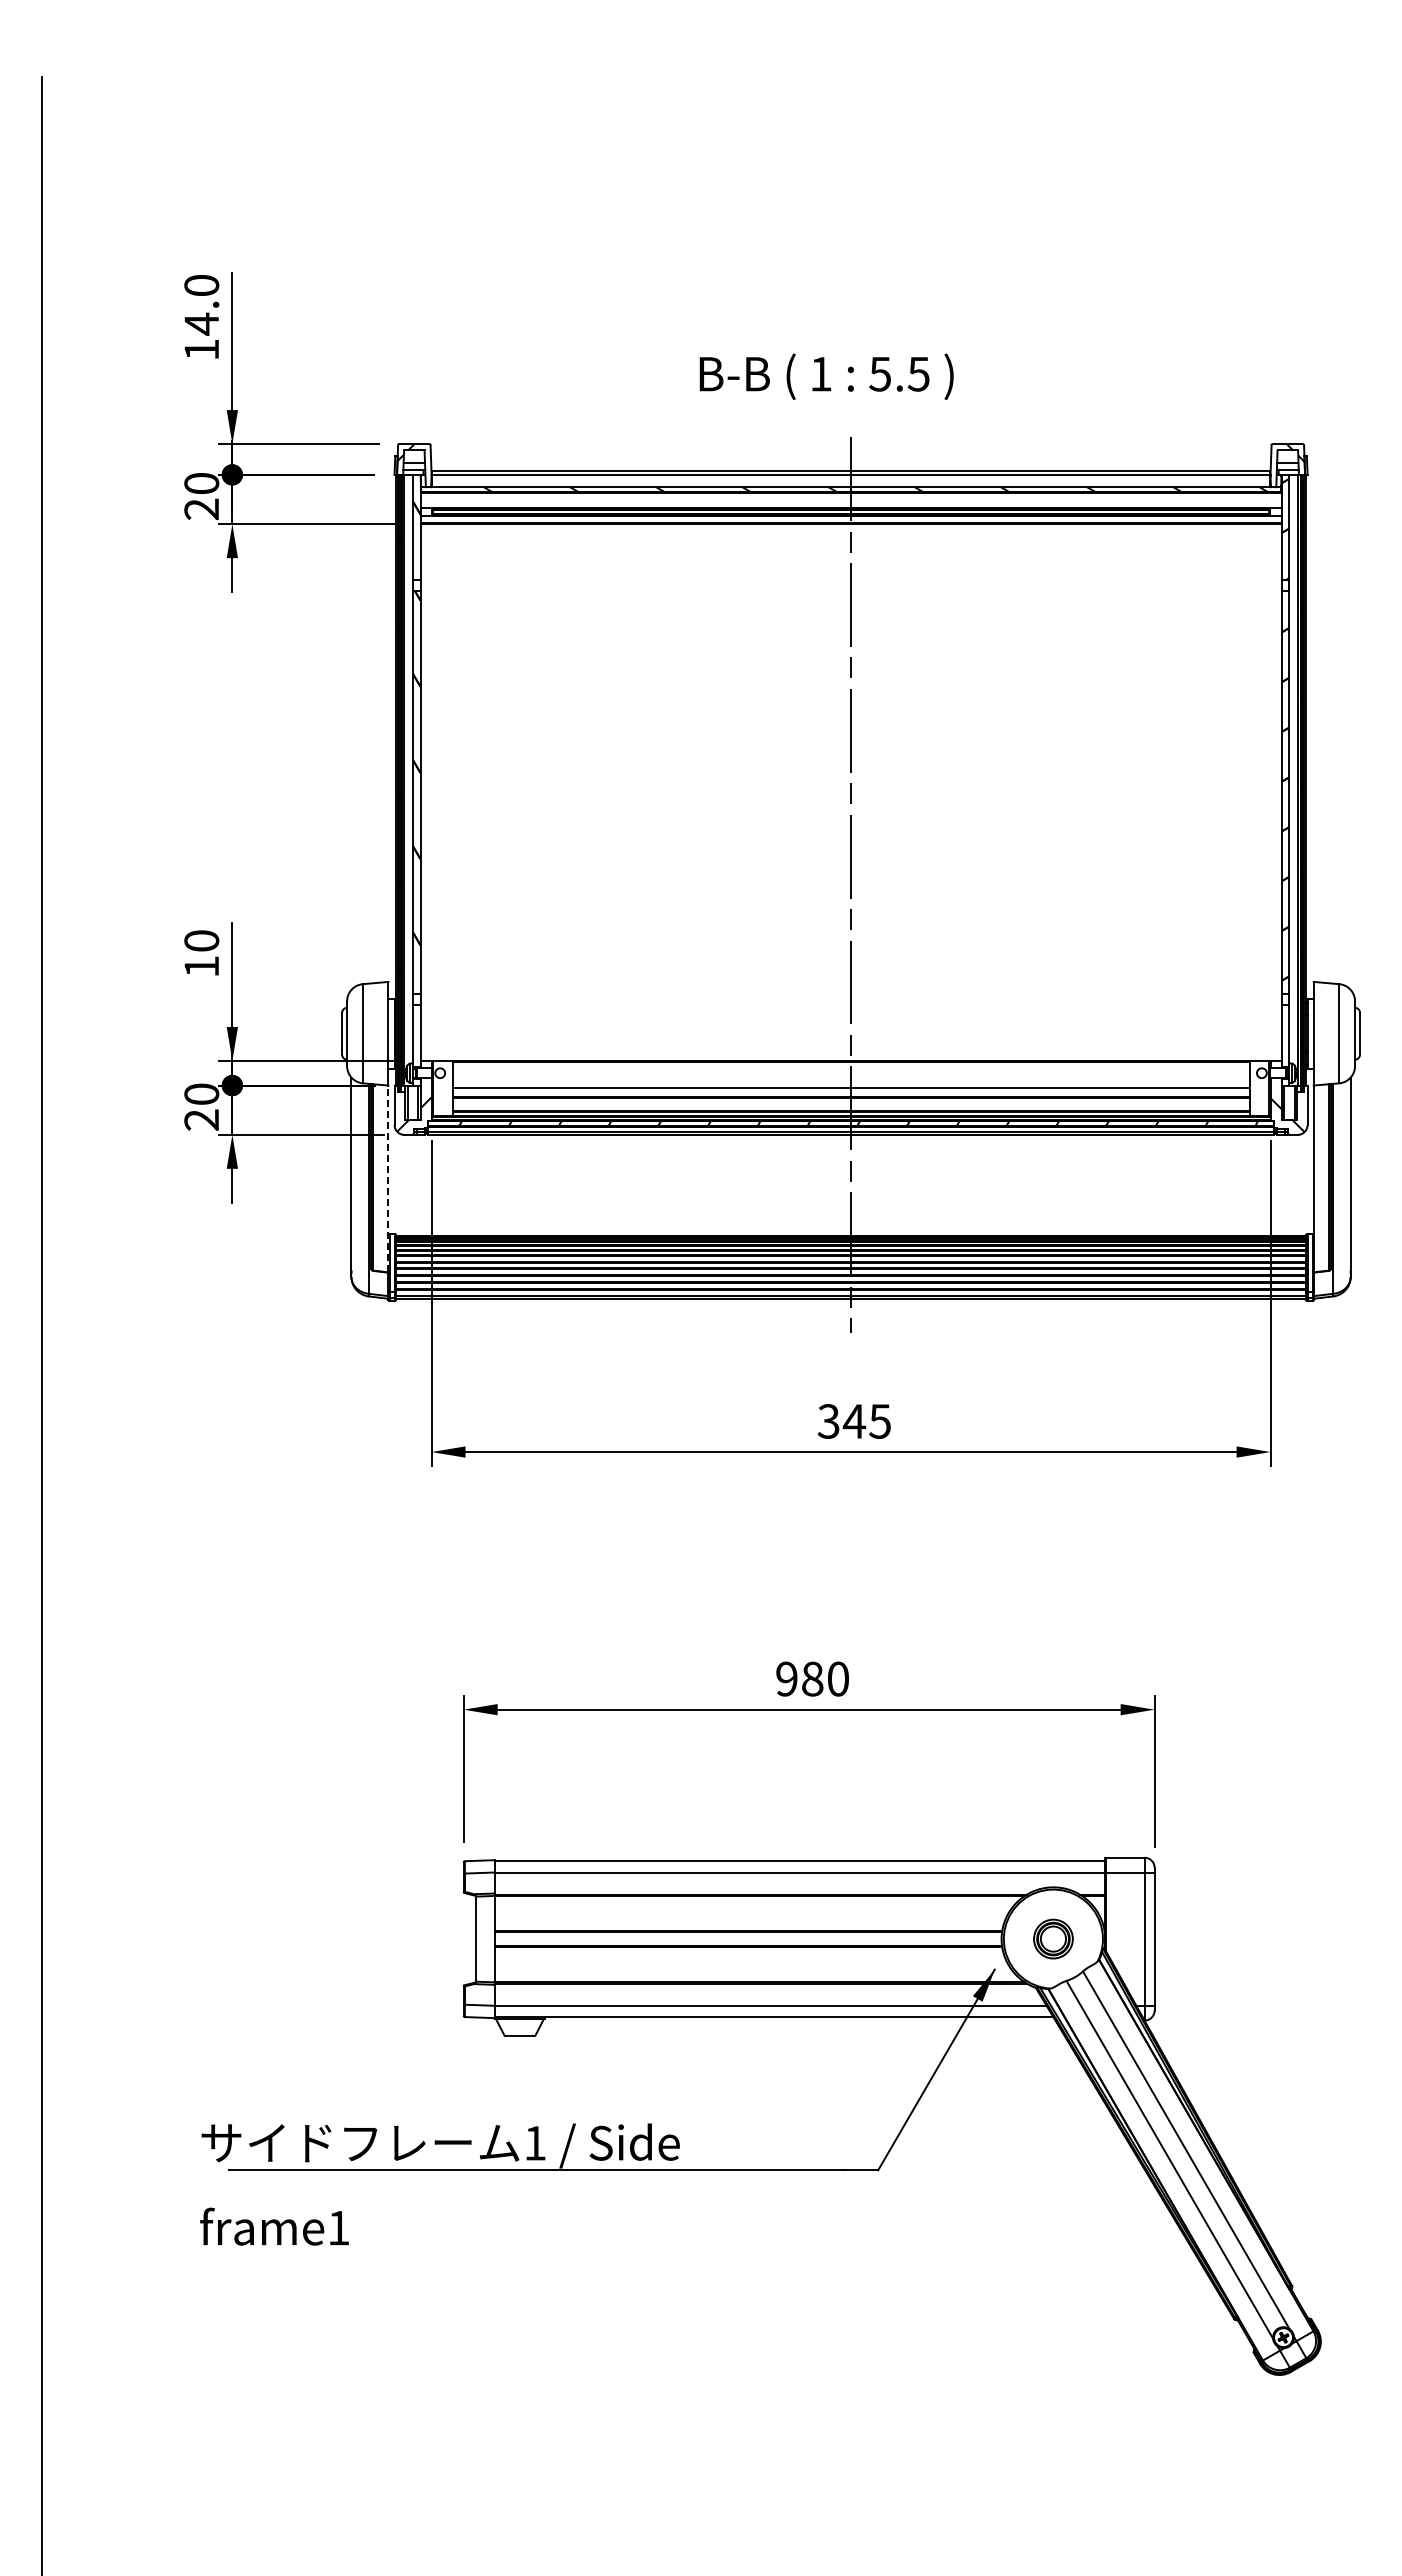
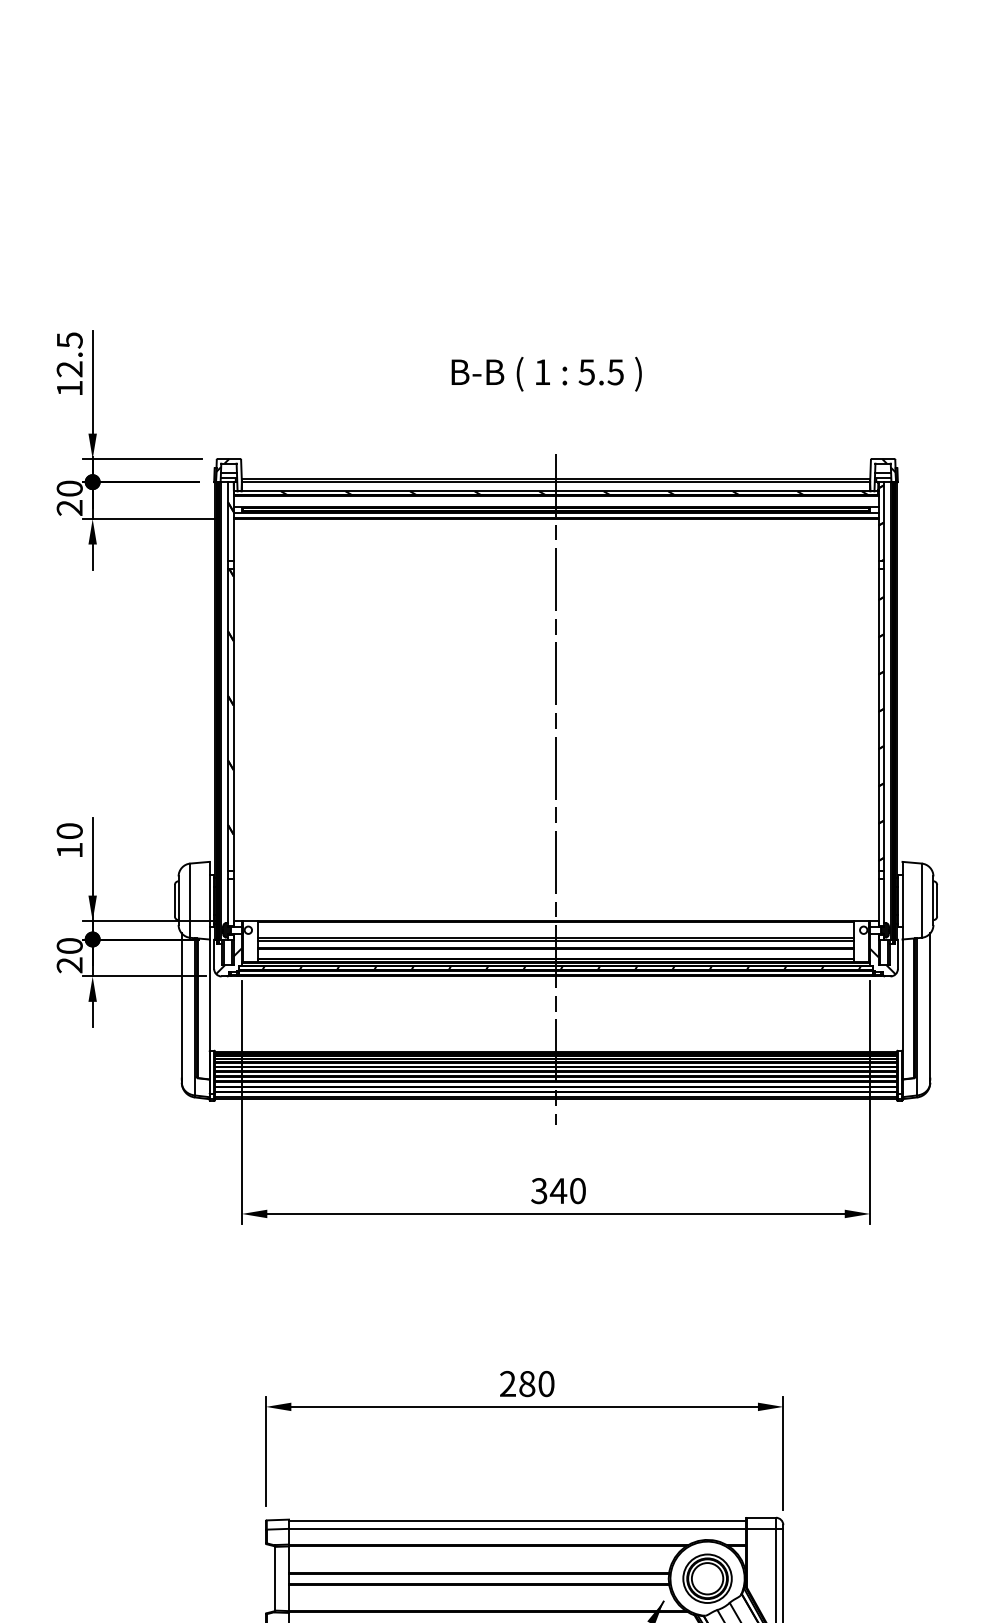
text: (201, 305) -> (69, 355), 14.0 -> 12.5
text: (826, 376) -> (546, 374), moved
line: (850, 1083) -> (555, 937), added
line: (388, 1178) -> (209, 1009), dashed -> solid
text: (879, 1421) -> (577, 1191), 345 -> 340
text: (786, 1679) -> (507, 1384), 980 -> 280
part: (1053, 1938) -> (707, 1578), size x1.67

